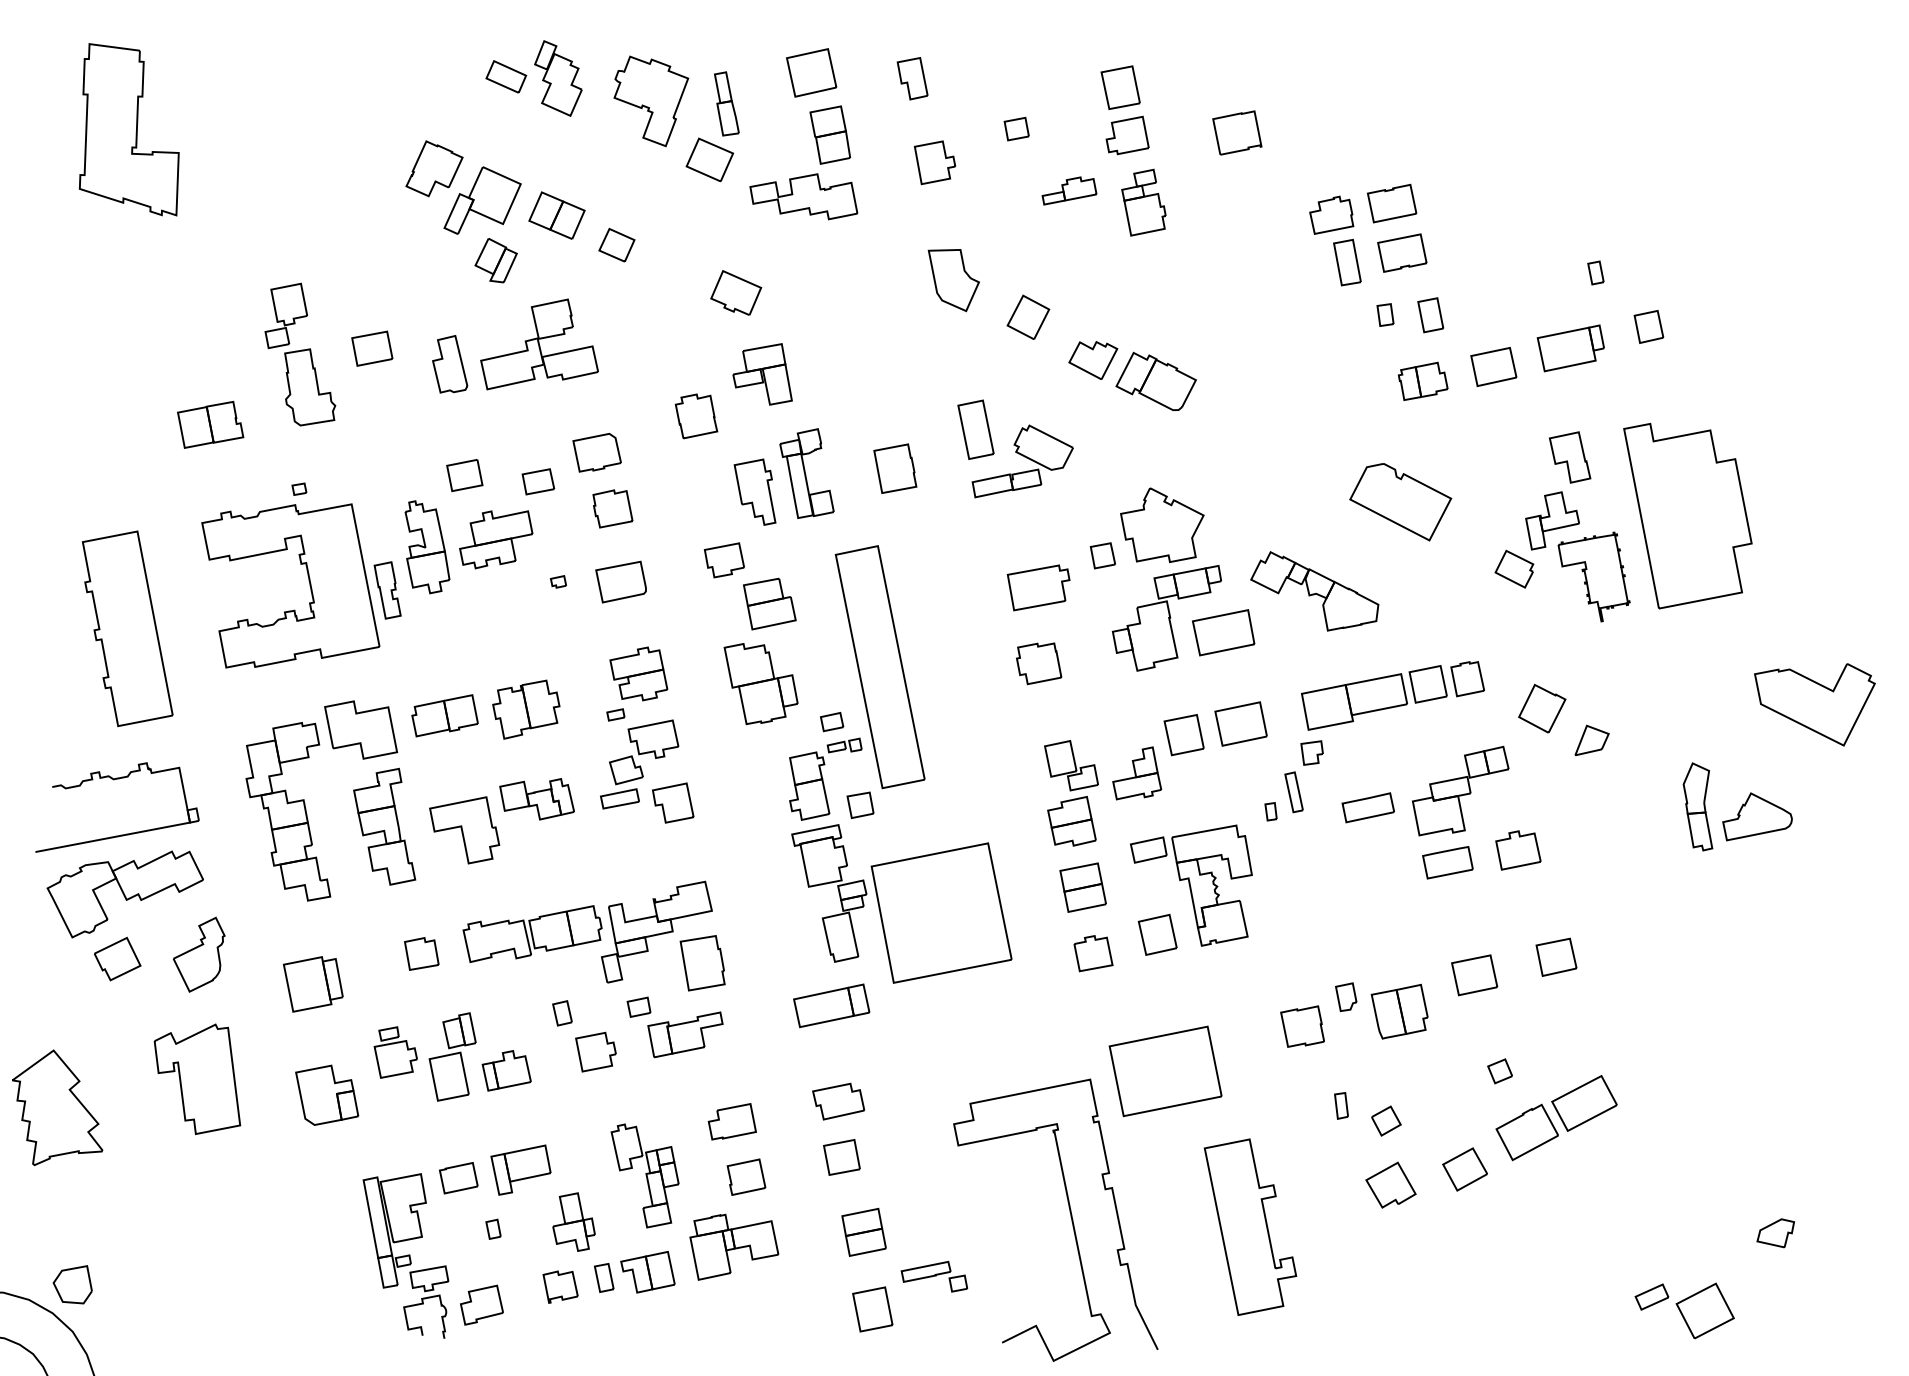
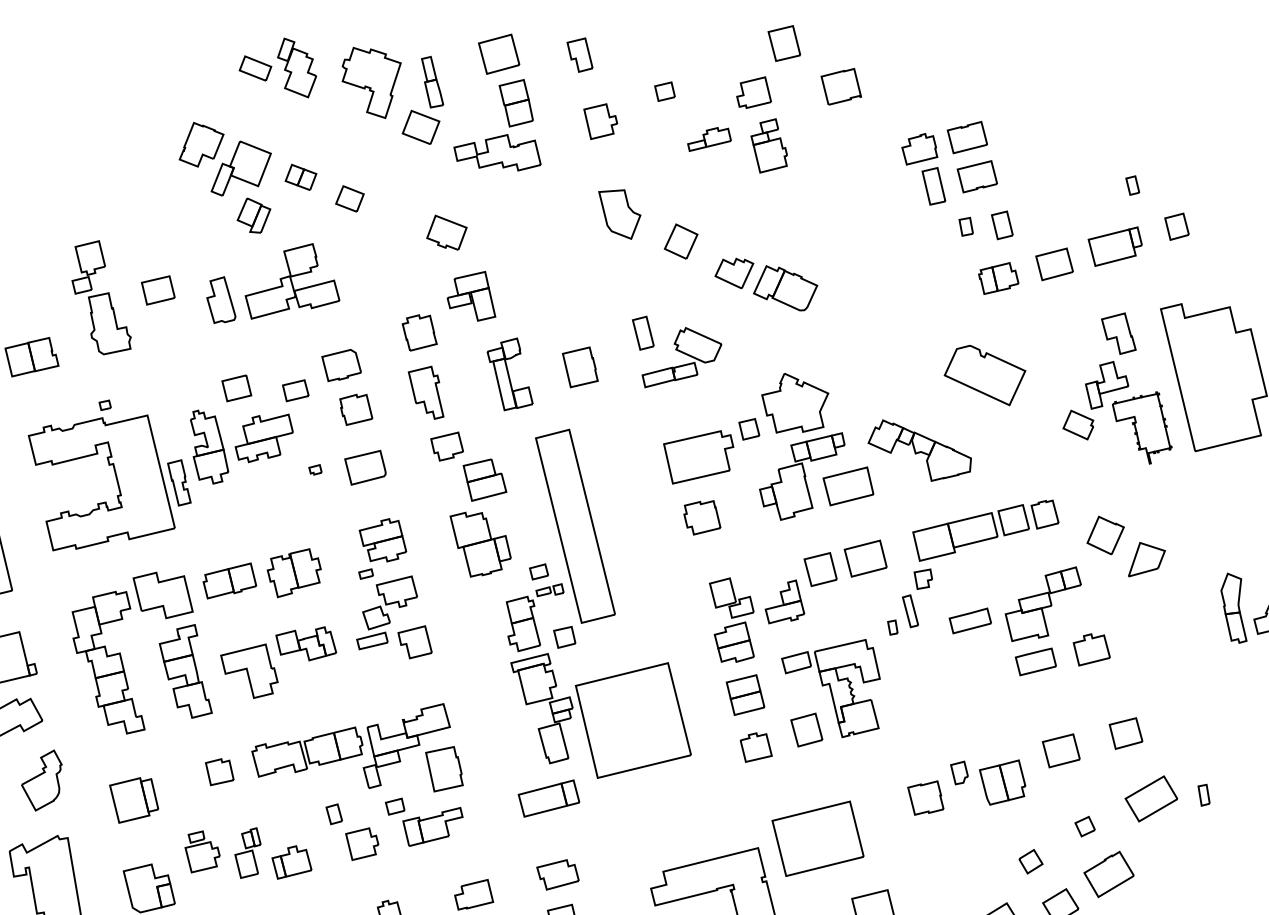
part: (1120, 87) -> (784, 43), moved
part: (556, 215) -> (300, 177), size x0.7
part: (975, 429) -> (642, 333), size x0.7
part: (754, 491) -> (425, 392), moved
part: (1038, 587) -> (699, 456), size x1.4
part: (1591, 740) -> (1146, 559), size x1.4
part: (452, 1056) -> (248, 852), size x0.7
part: (1584, 1103) -> (1151, 798), moved
part: (1341, 1105) -> (1204, 794), moved
part: (1386, 1120) -> (1031, 861), moved

